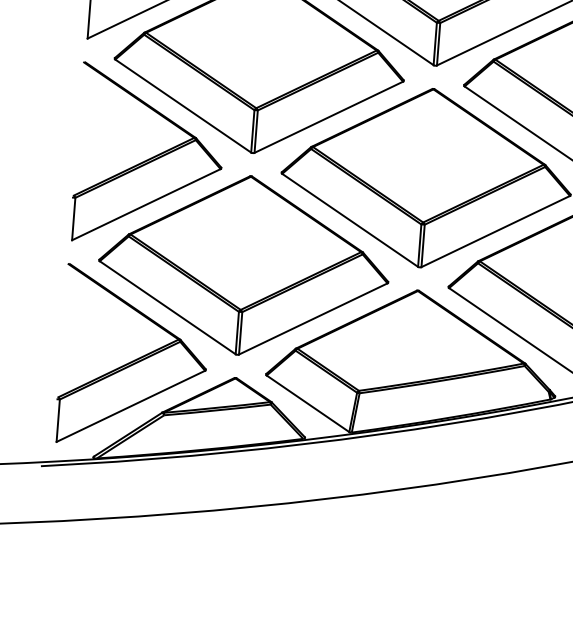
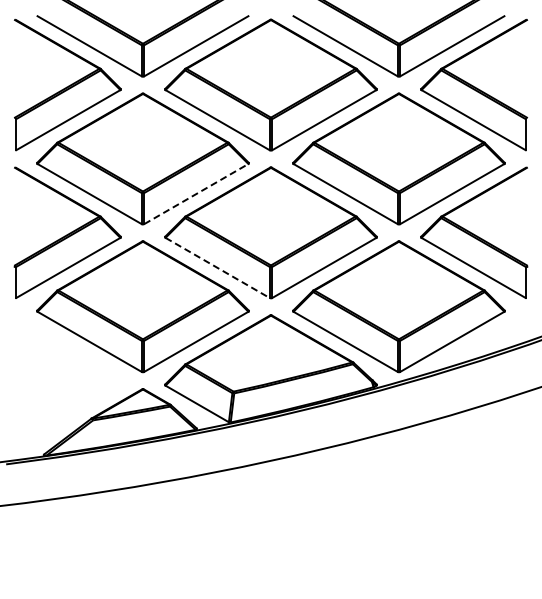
line: (329, 116) -> (196, 193), solid -> dashed
line: (351, 221) -> (218, 268), solid -> dashed
part: (133, 358) -> (67, 380), removed

